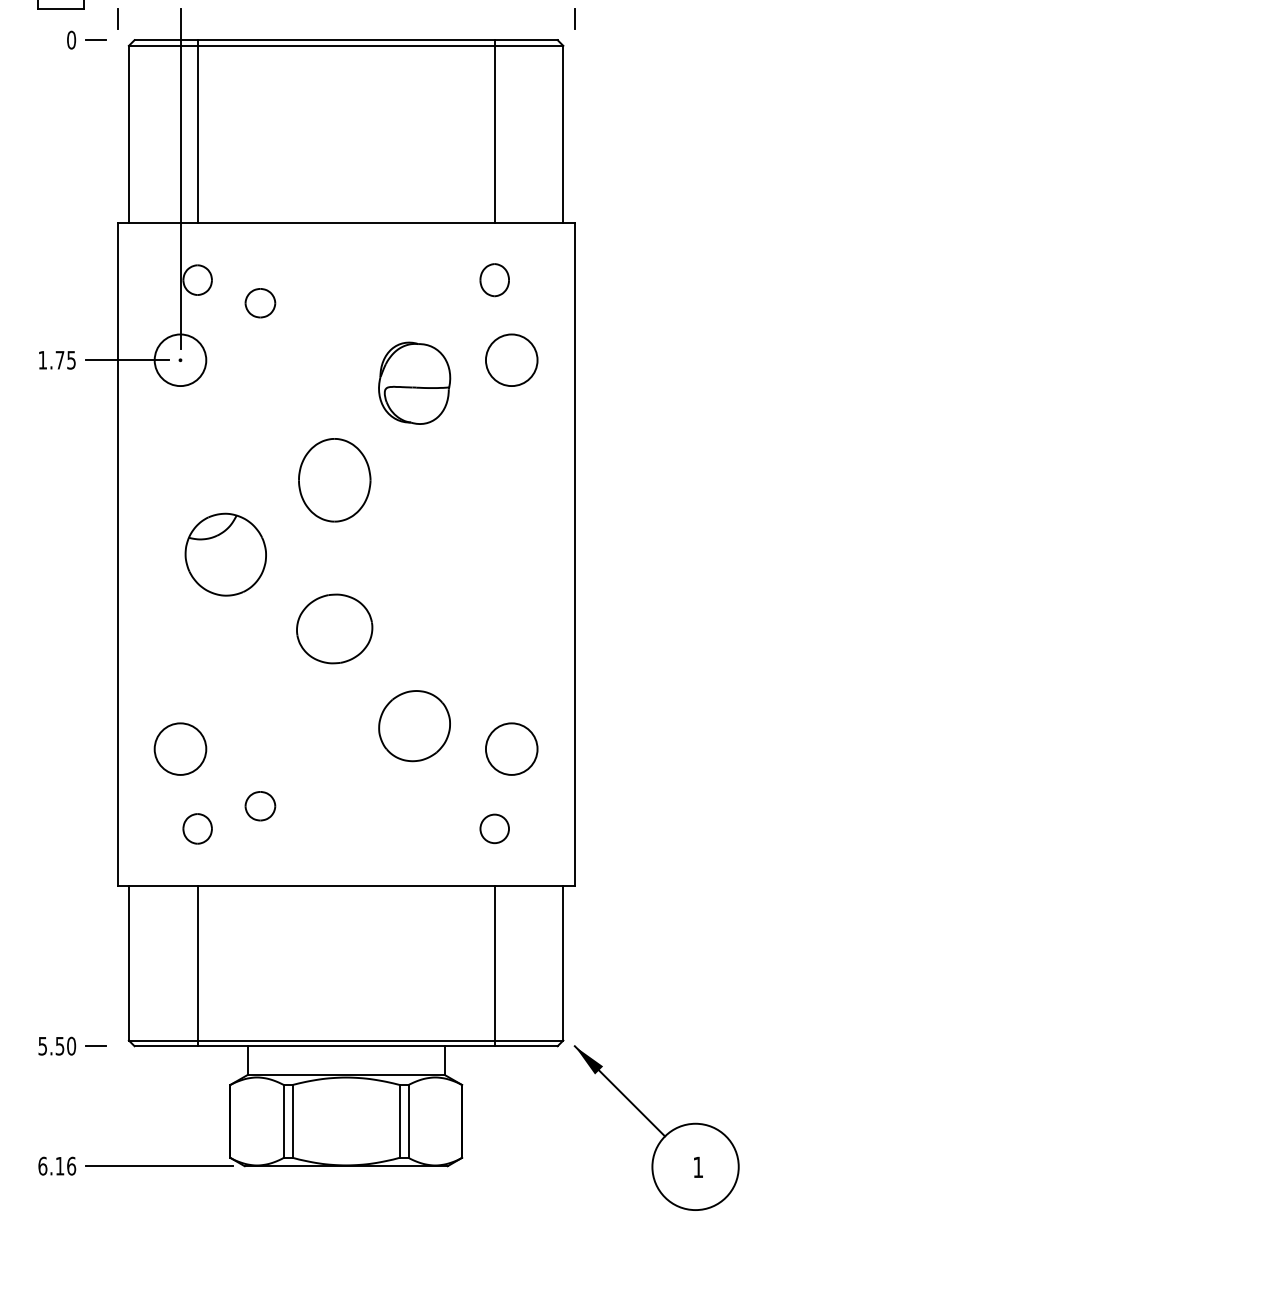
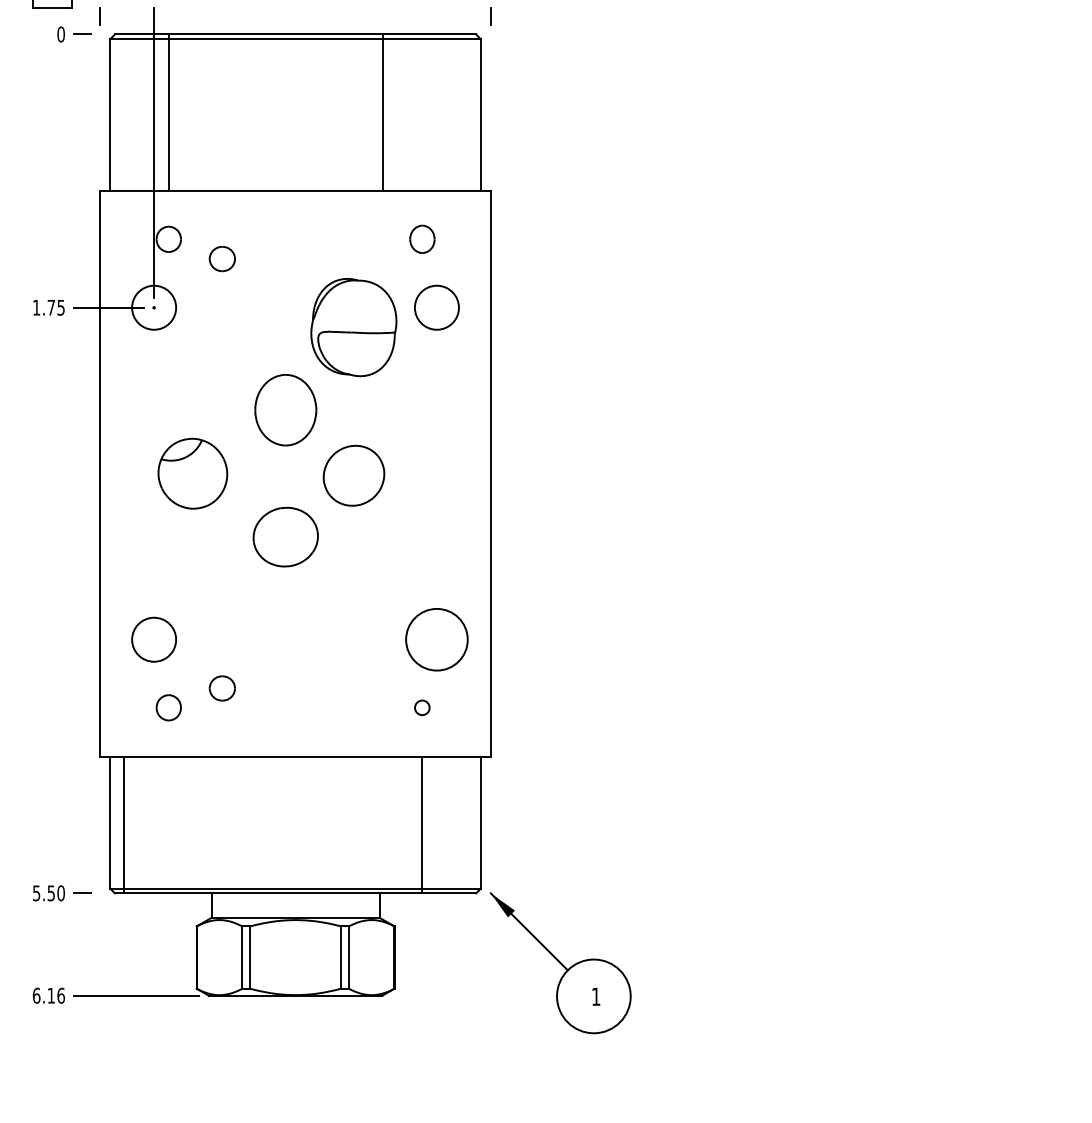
line: (494, 131) -> (382, 112), moved
part: (414, 382) -> (353, 326), size x1.4
part: (414, 726) -> (353, 476), moved
circle: (511, 748) -> (436, 639), size x1.4
circle: (494, 828) -> (422, 707), size x0.6
line: (197, 966) -> (124, 825), moved

